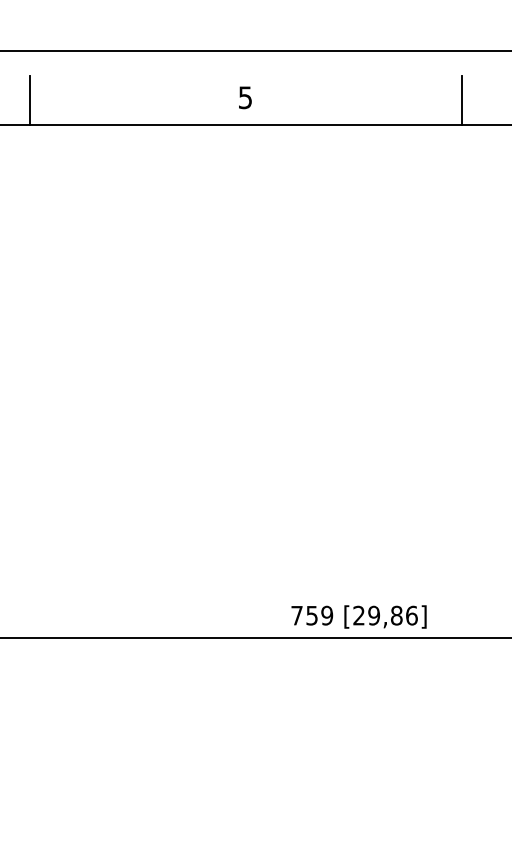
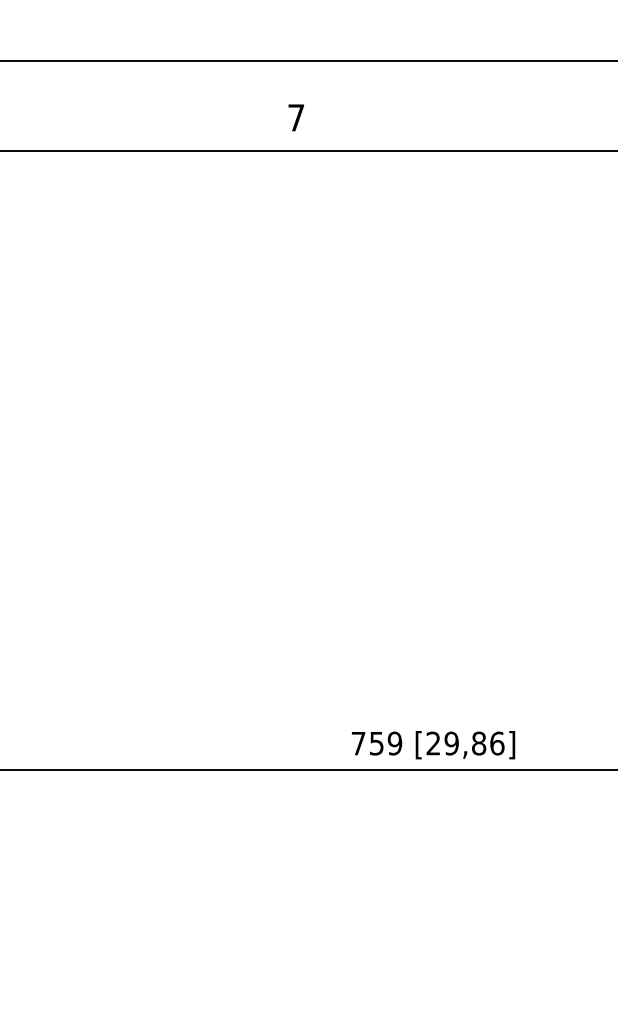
text: (245, 97) -> (296, 117), 5 -> 7
line: (29, 100) -> (35, 121), removed
line: (461, 100) -> (557, 121), removed

